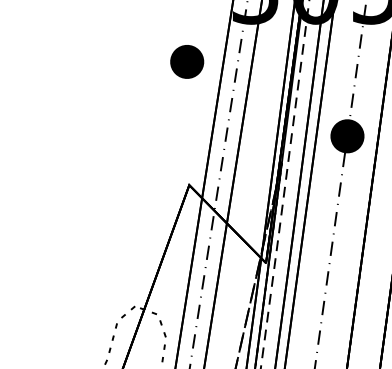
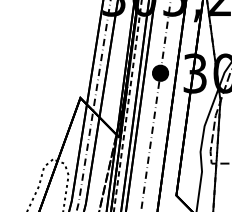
part: (185, 61) -> (78, 35), removed

